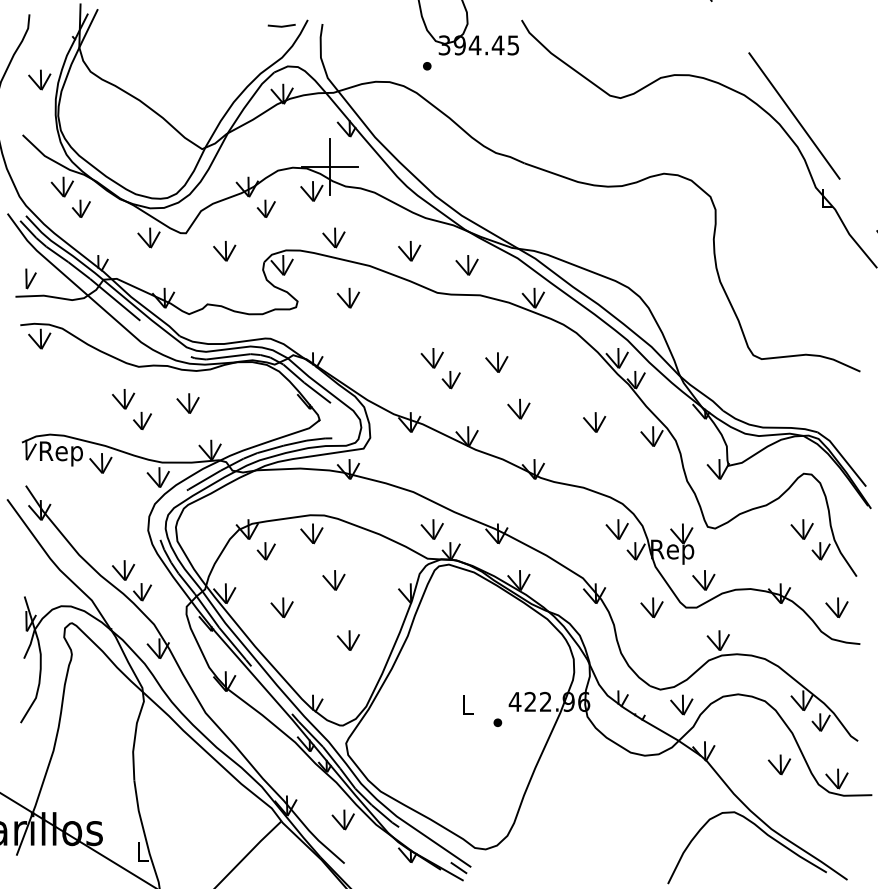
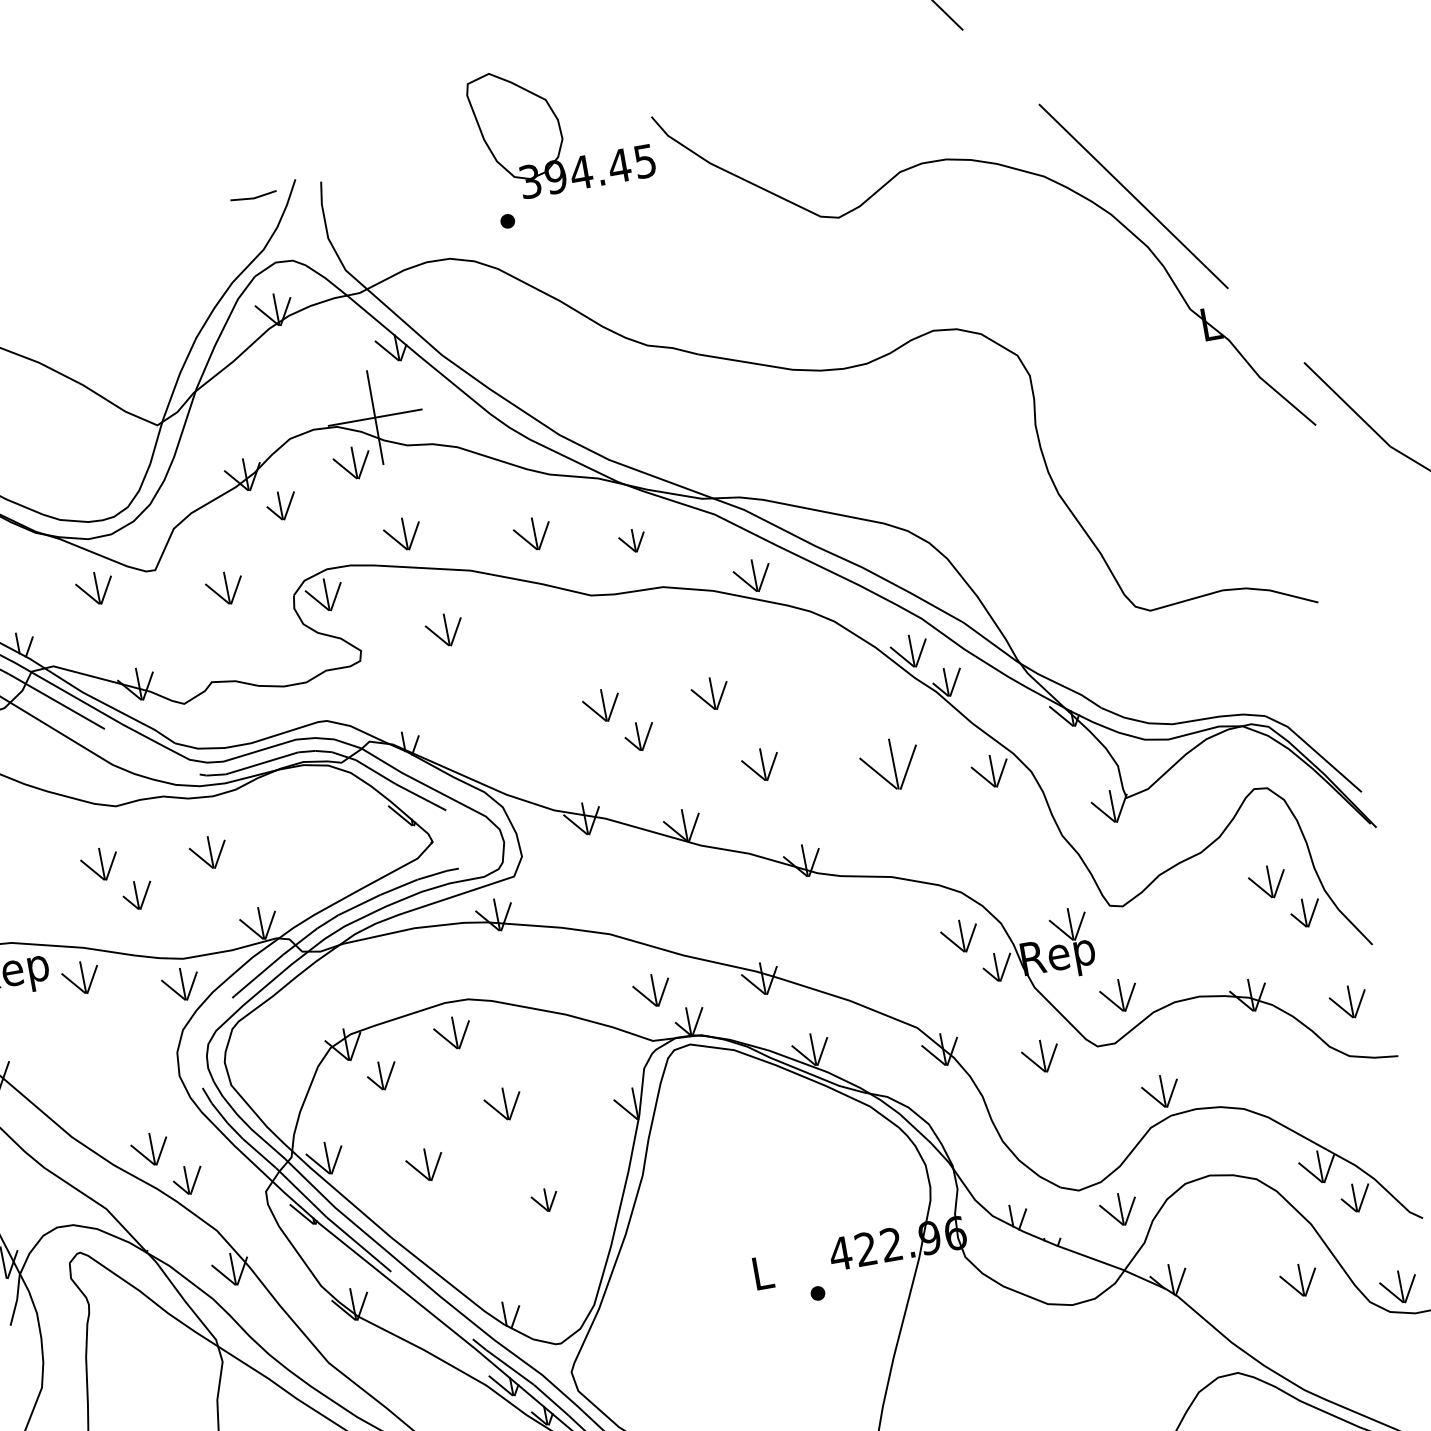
part: (466, 265) -> (631, 541), size x0.7
part: (594, 422) -> (890, 765), size x1.6
part: (347, 640) -> (543, 1200), size x0.7

